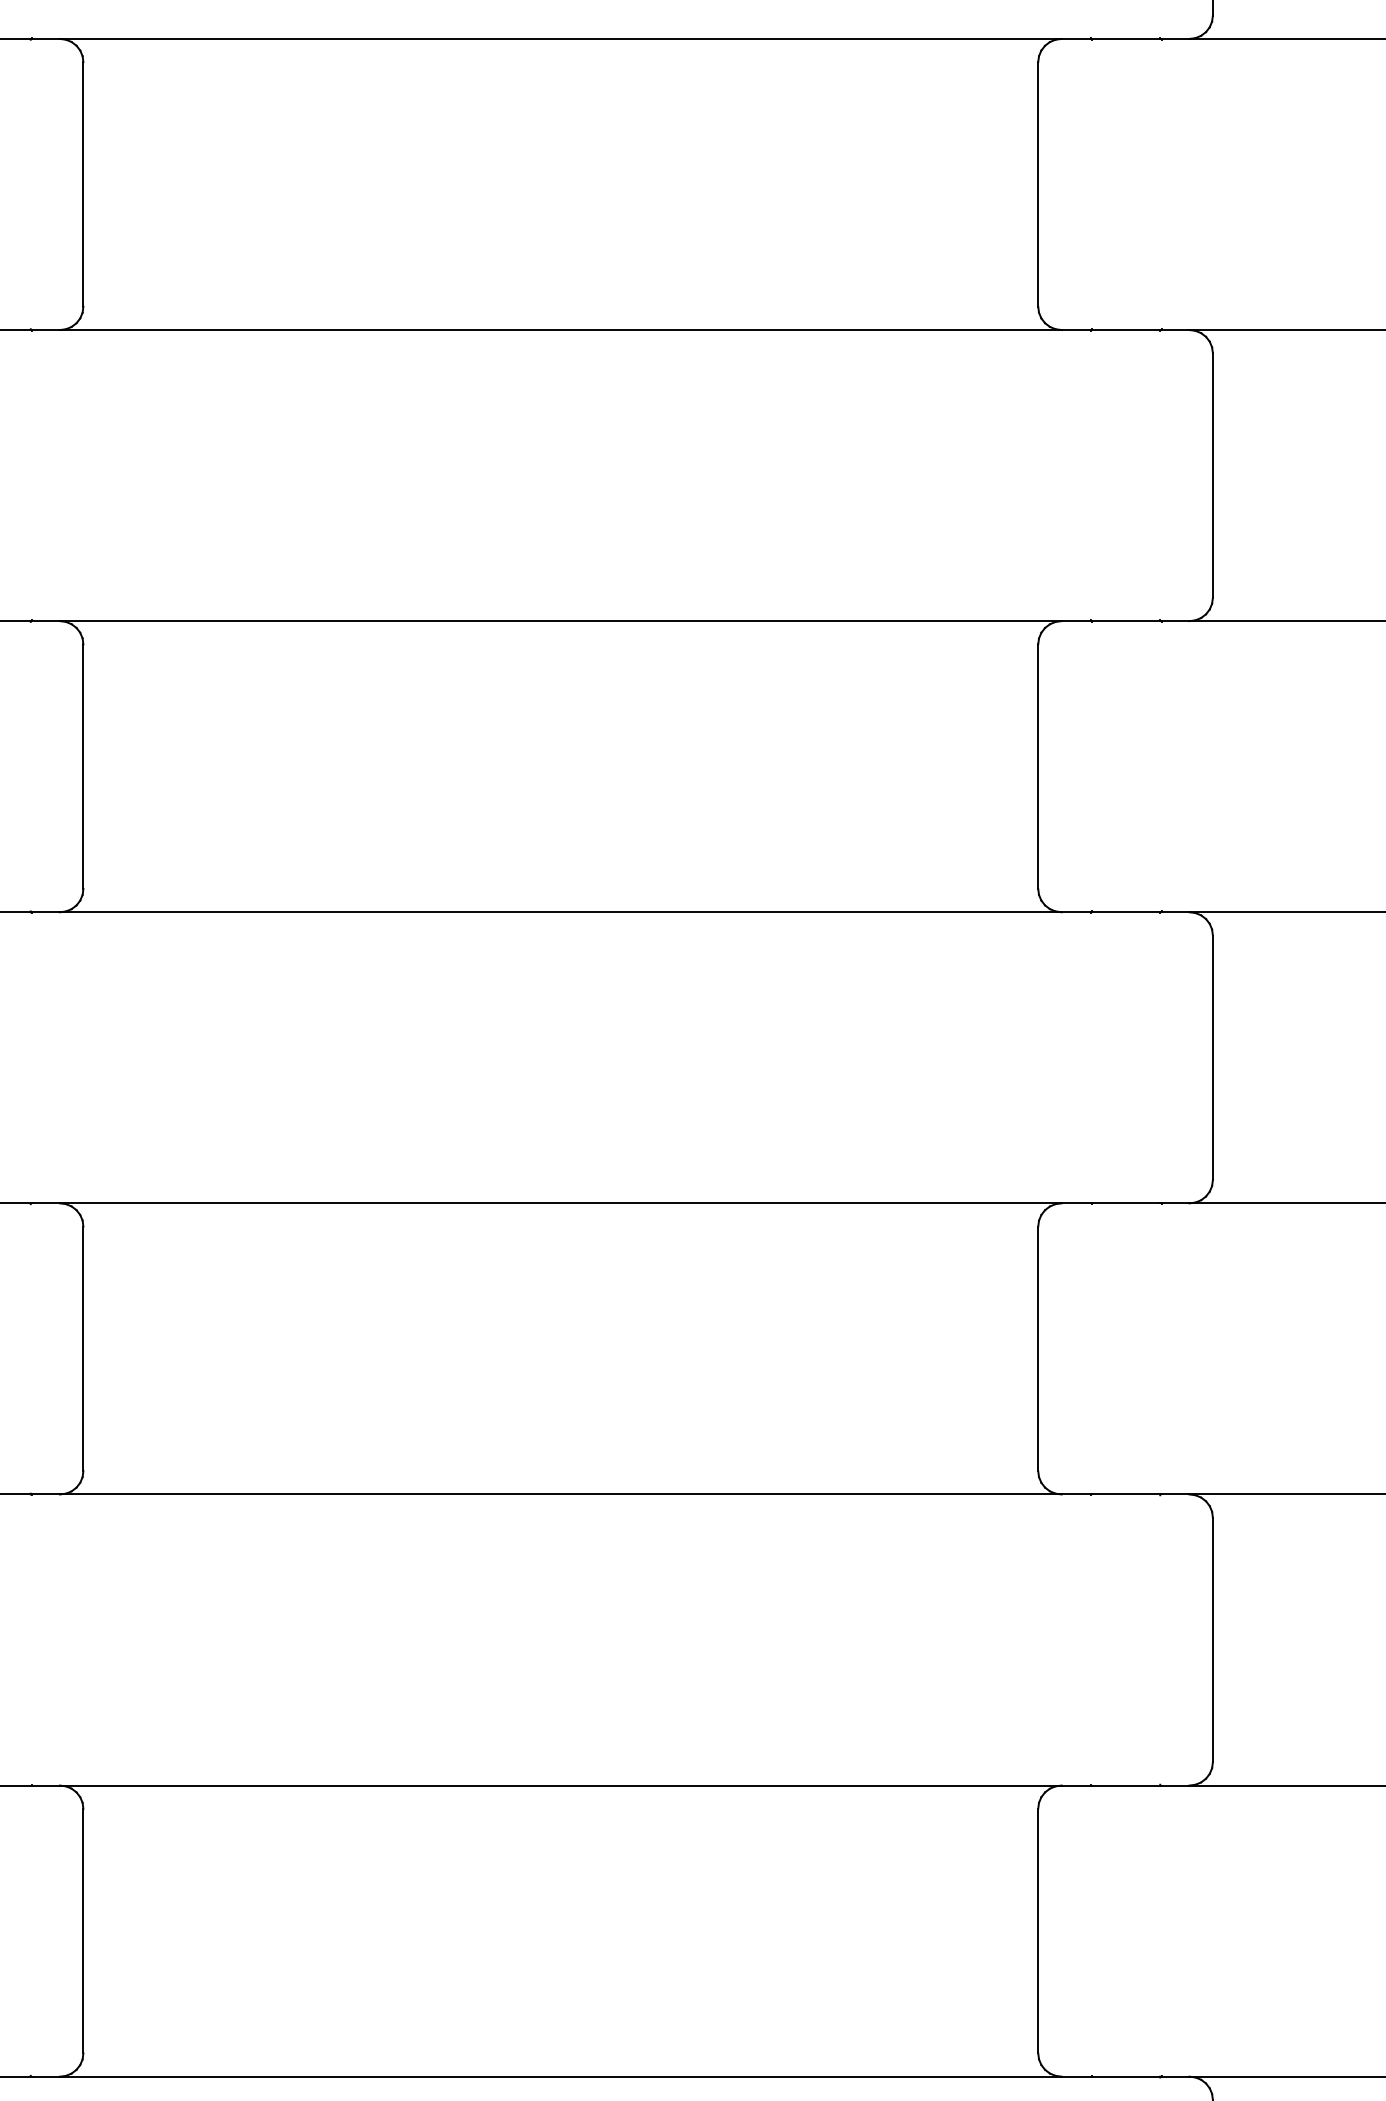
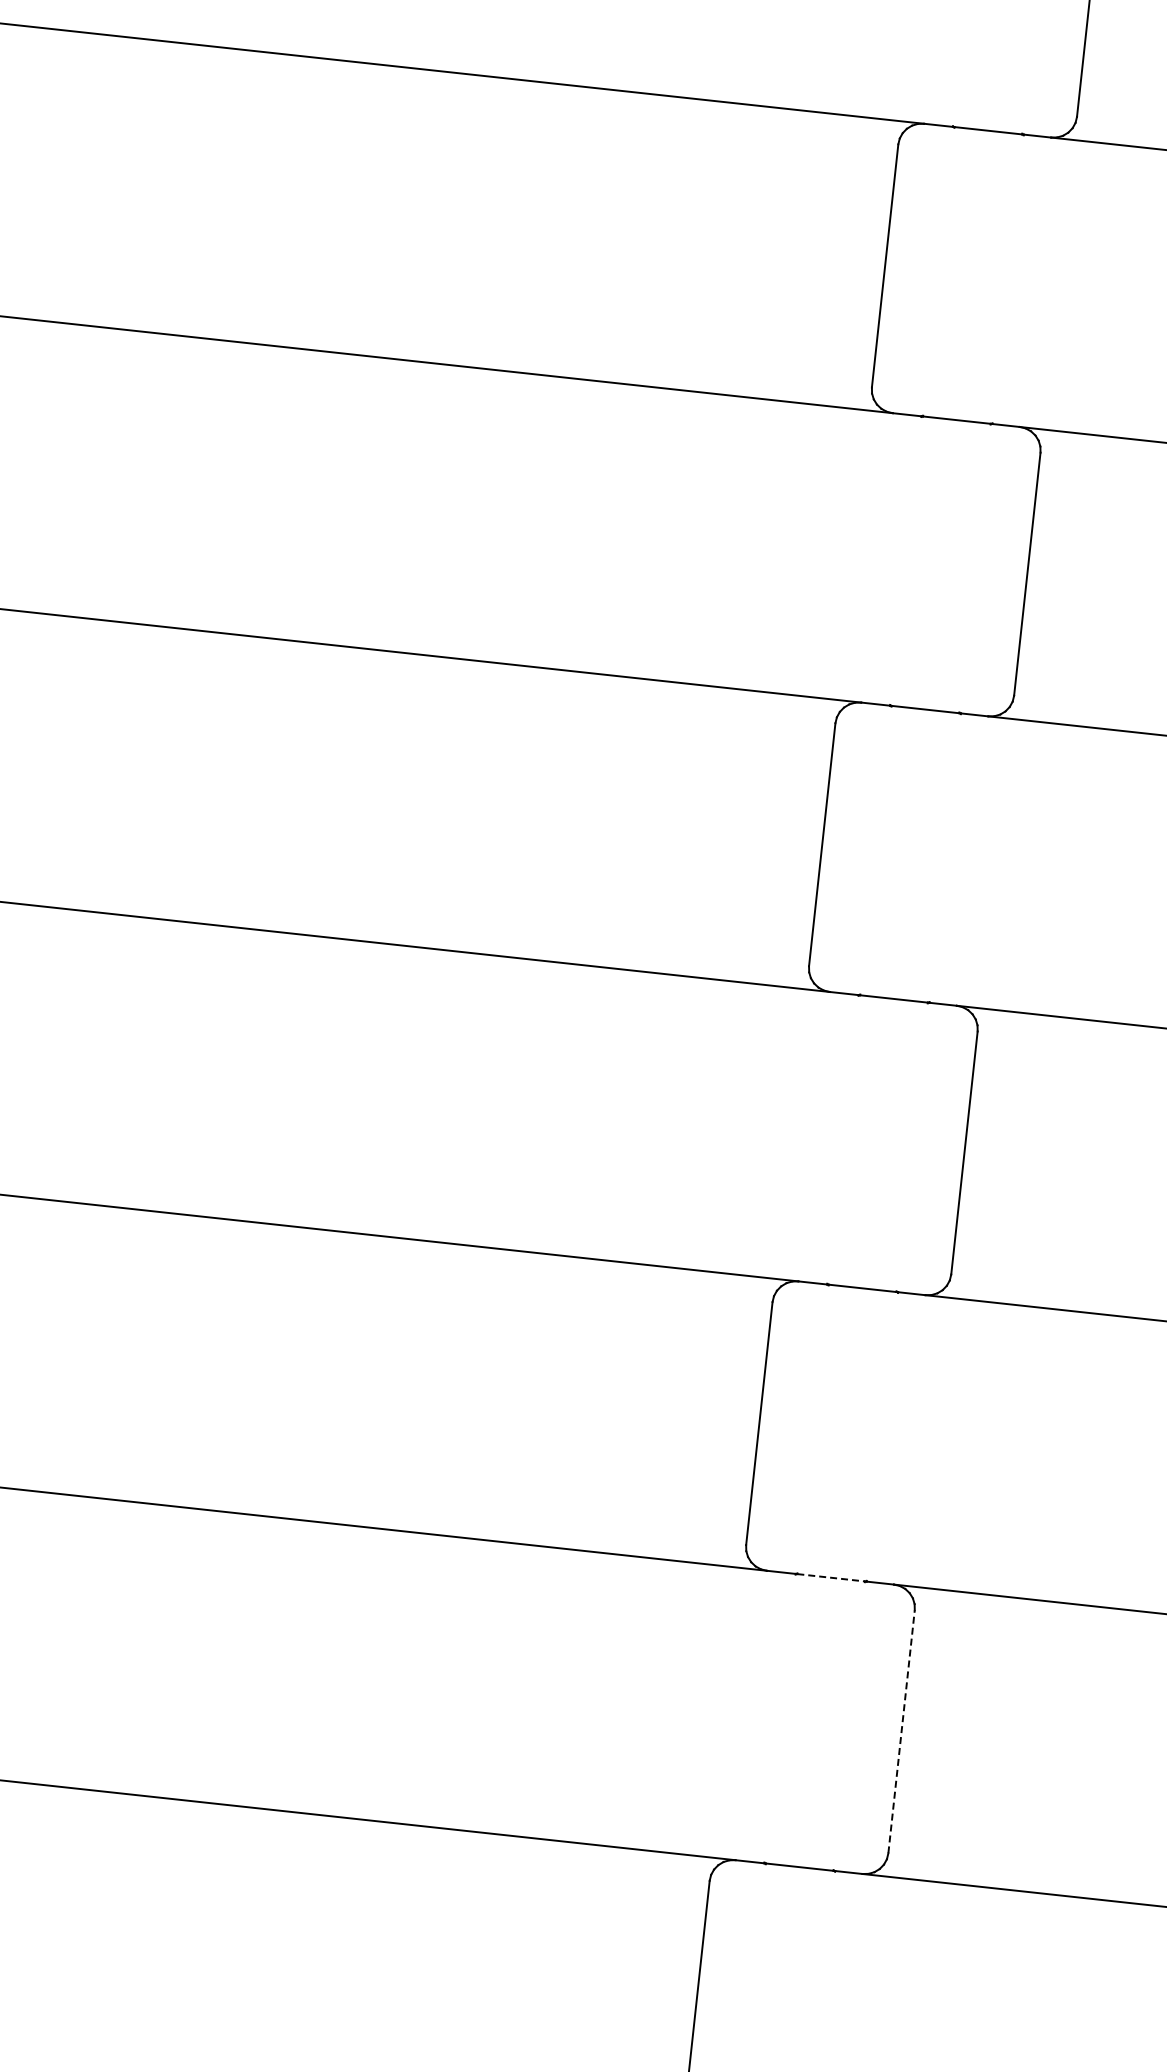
line: (1126, 1494) -> (831, 1577), solid -> dashed
line: (1212, 1639) -> (901, 1731), solid -> dashed

